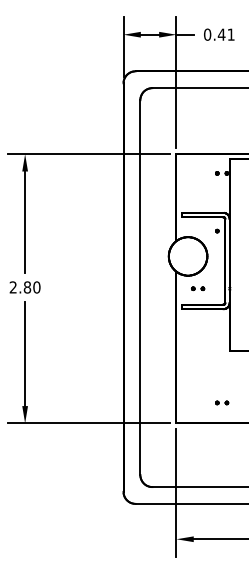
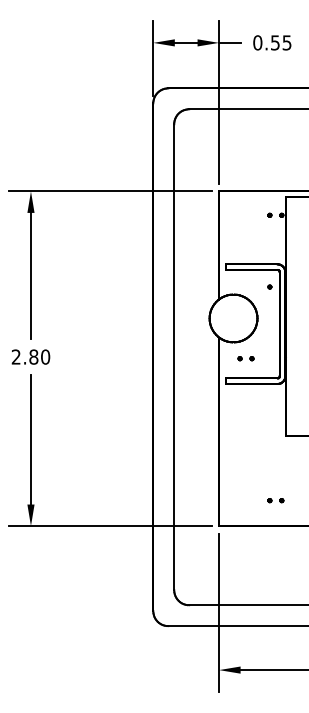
text: (225, 34) -> (280, 42), 0.41 -> 0.55

